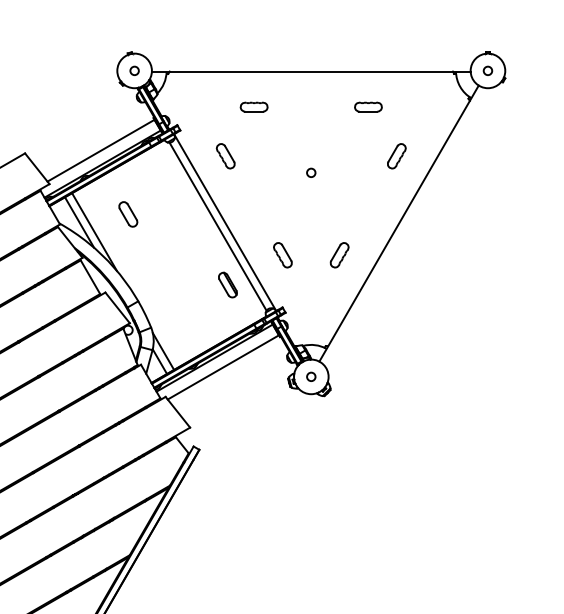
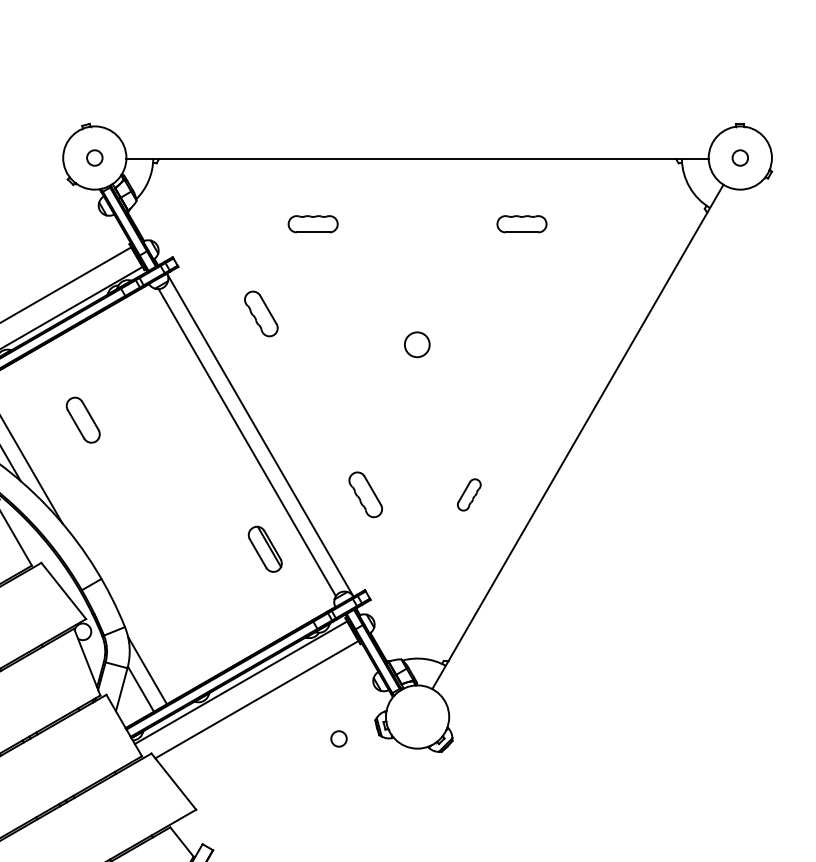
part: (396, 156) -> (573, 314), removed
circle: (311, 172) -> (417, 343), size x1.6
part: (339, 255) -> (469, 495), size x0.7
circle: (311, 376) -> (339, 738), moved

